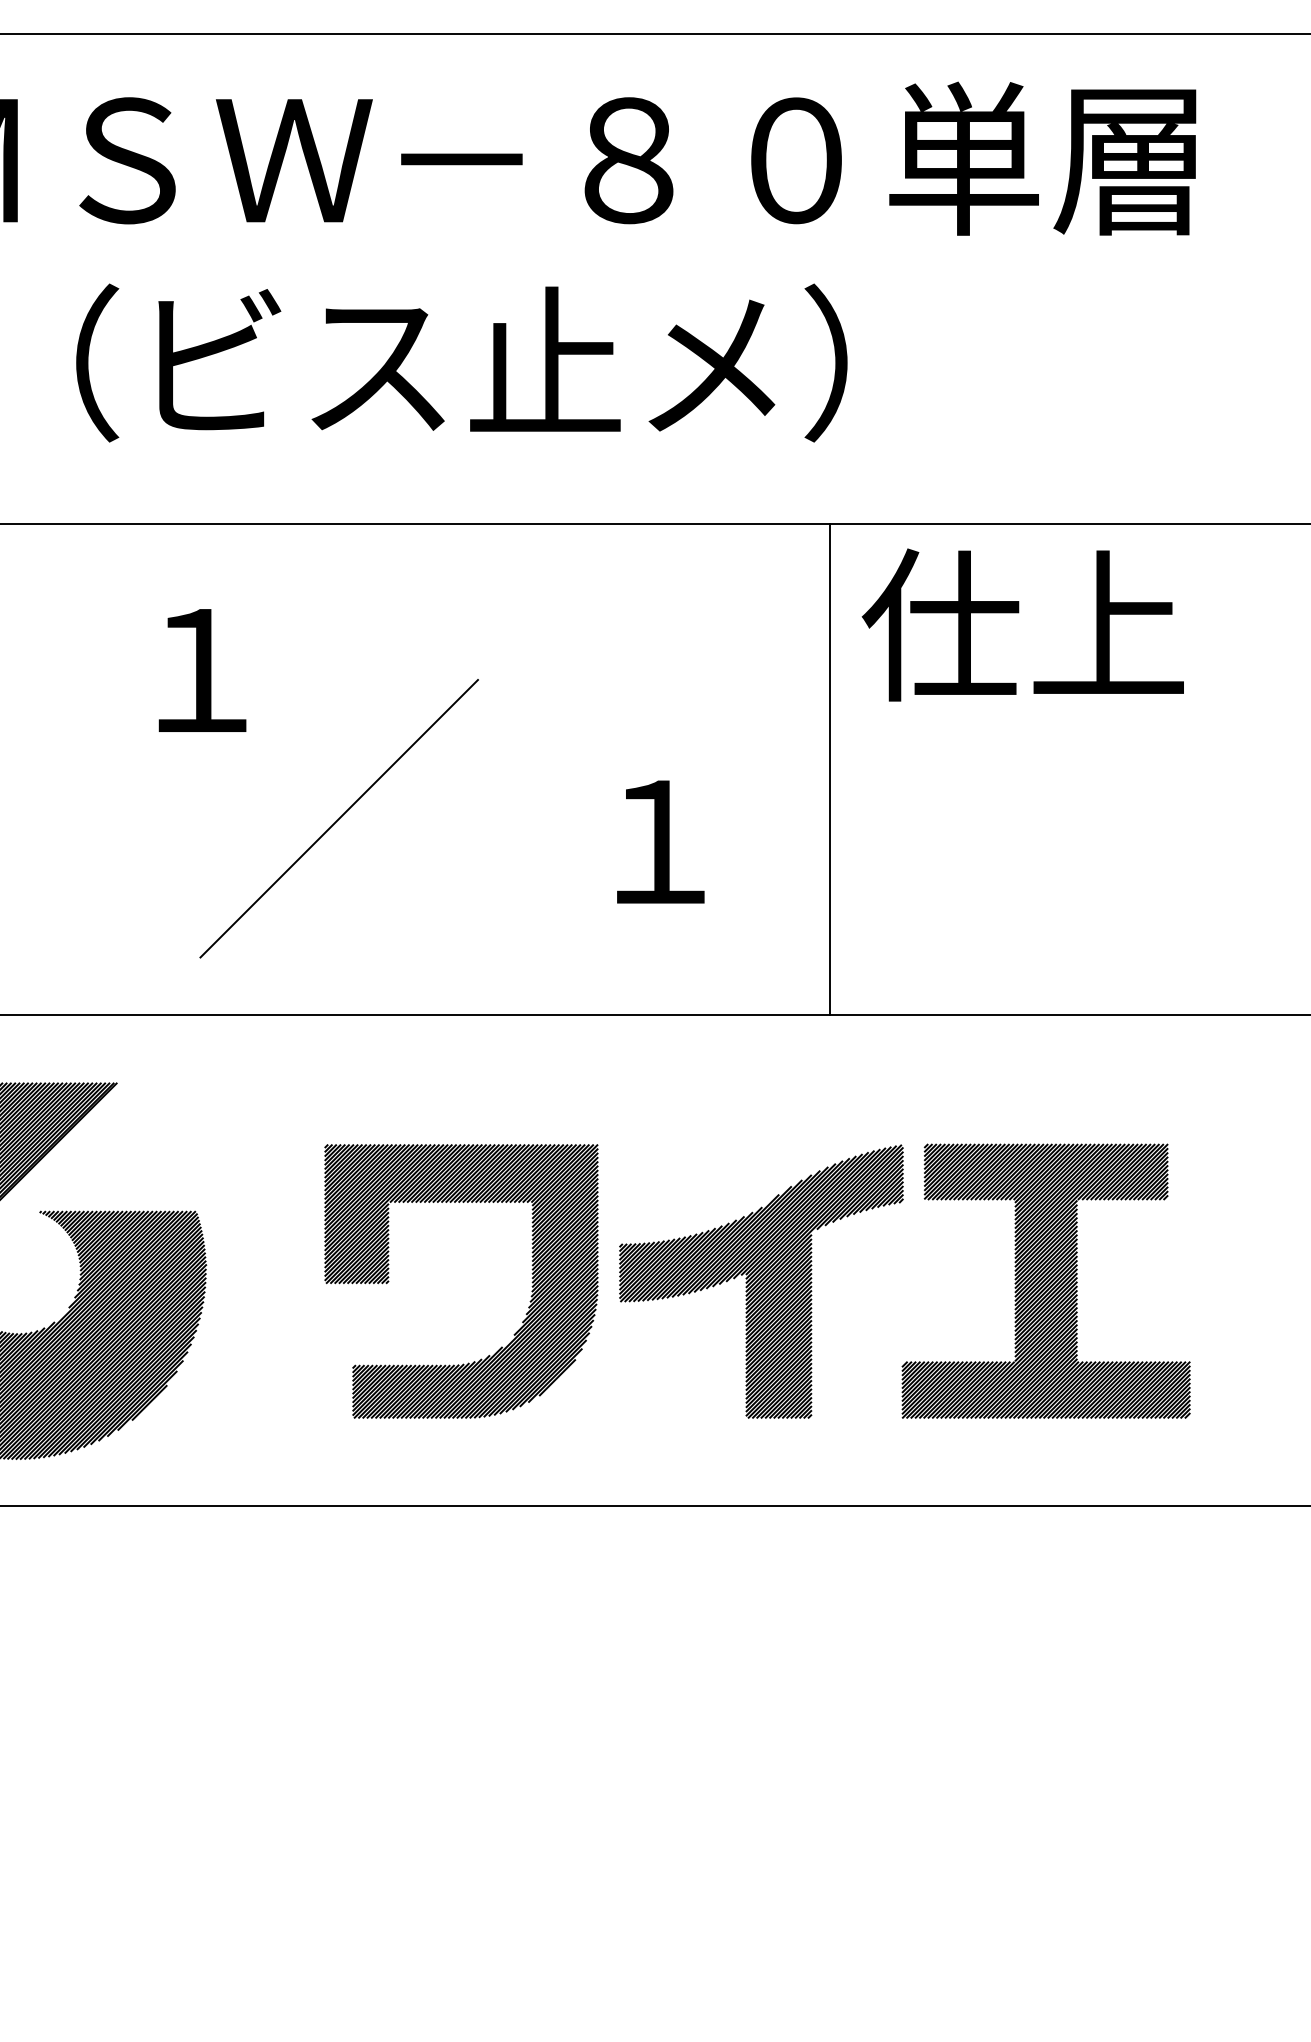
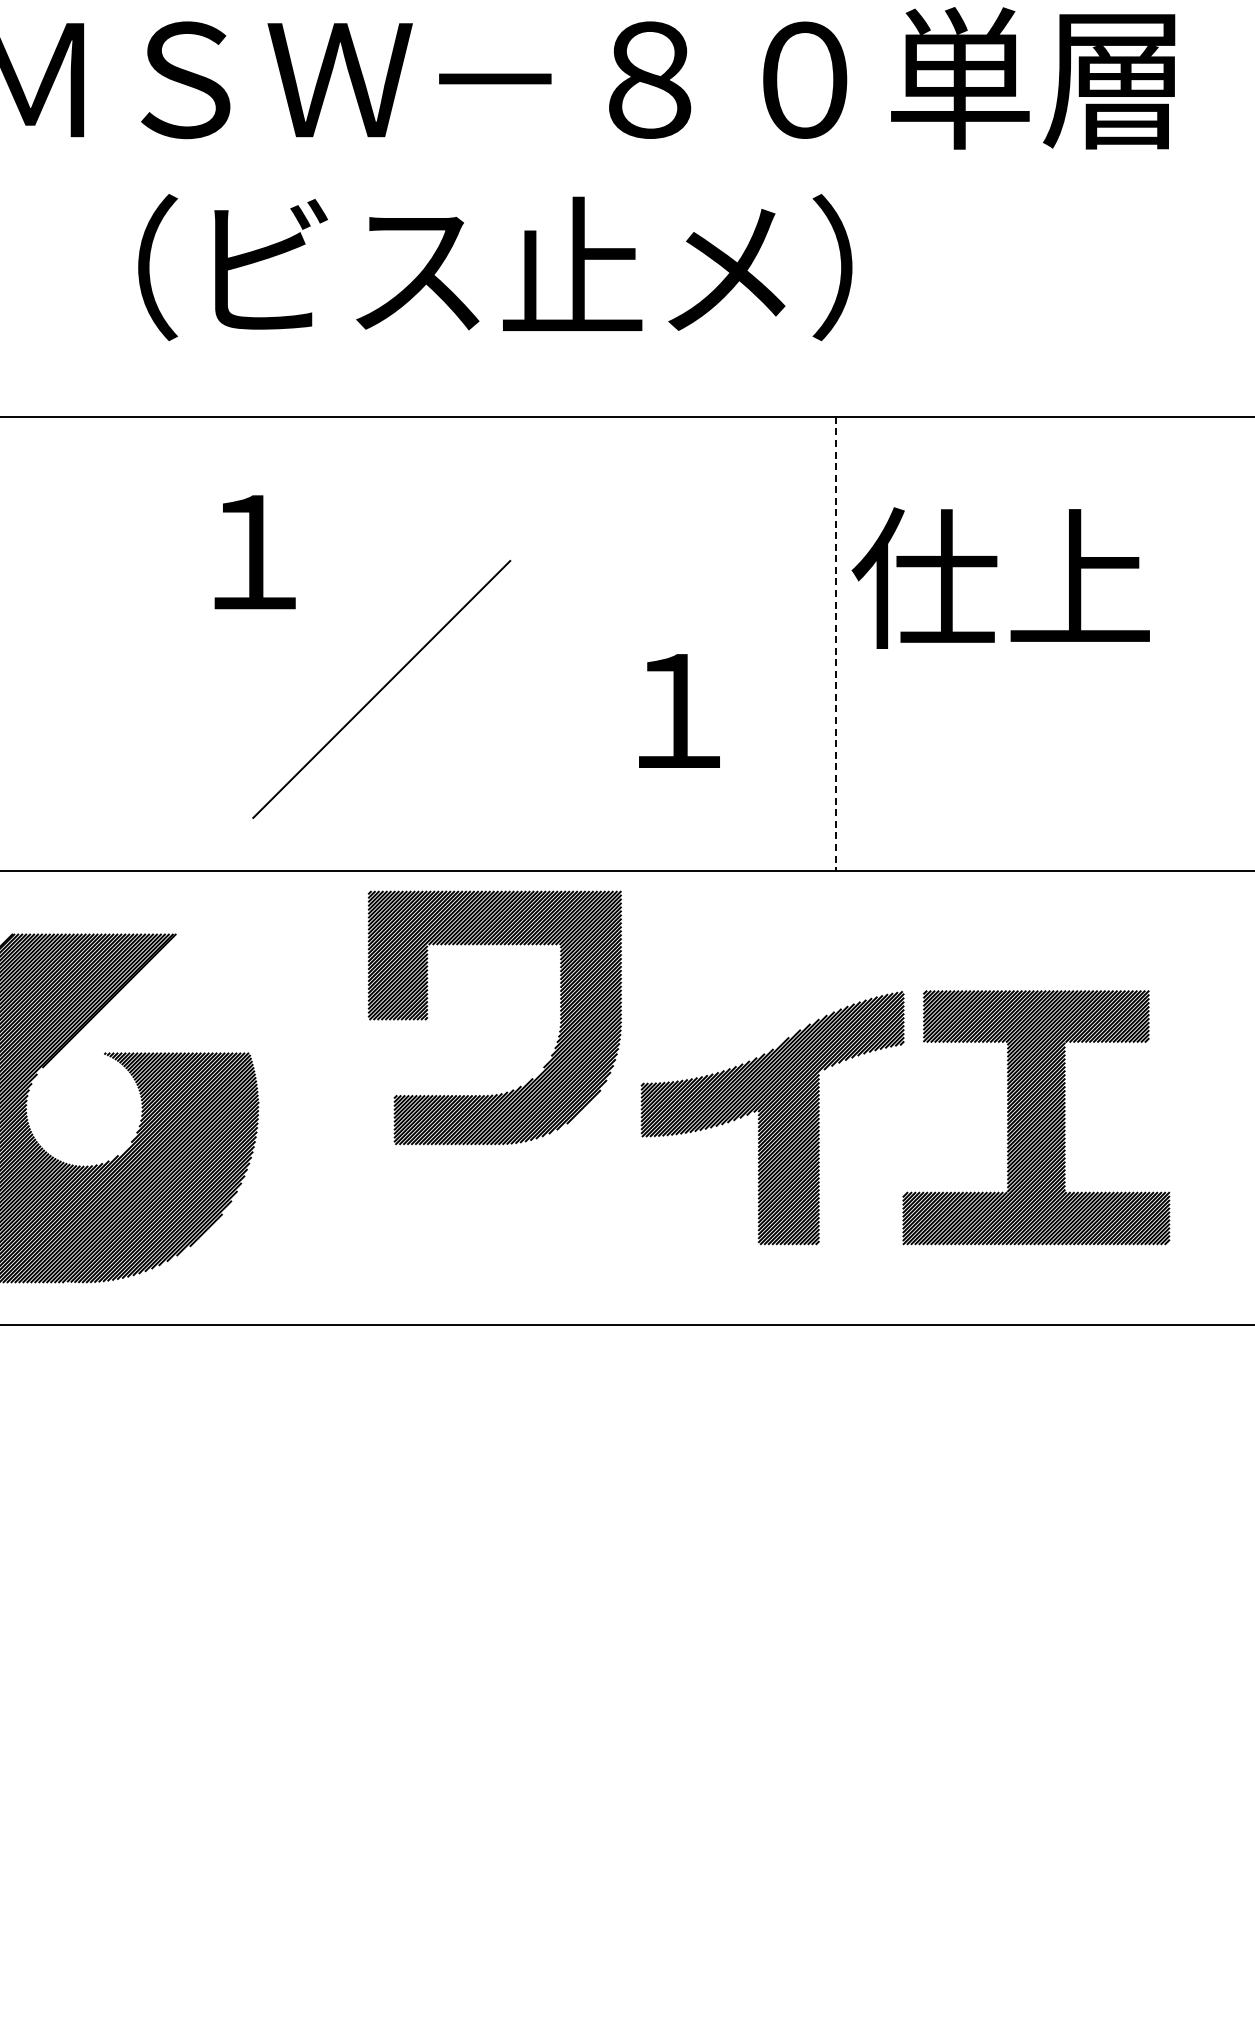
text: (1022, 624) -> (1000, 577), moved
line: (830, 770) -> (836, 644), solid -> dashed
part: (531, 1290) -> (559, 1026), moved

